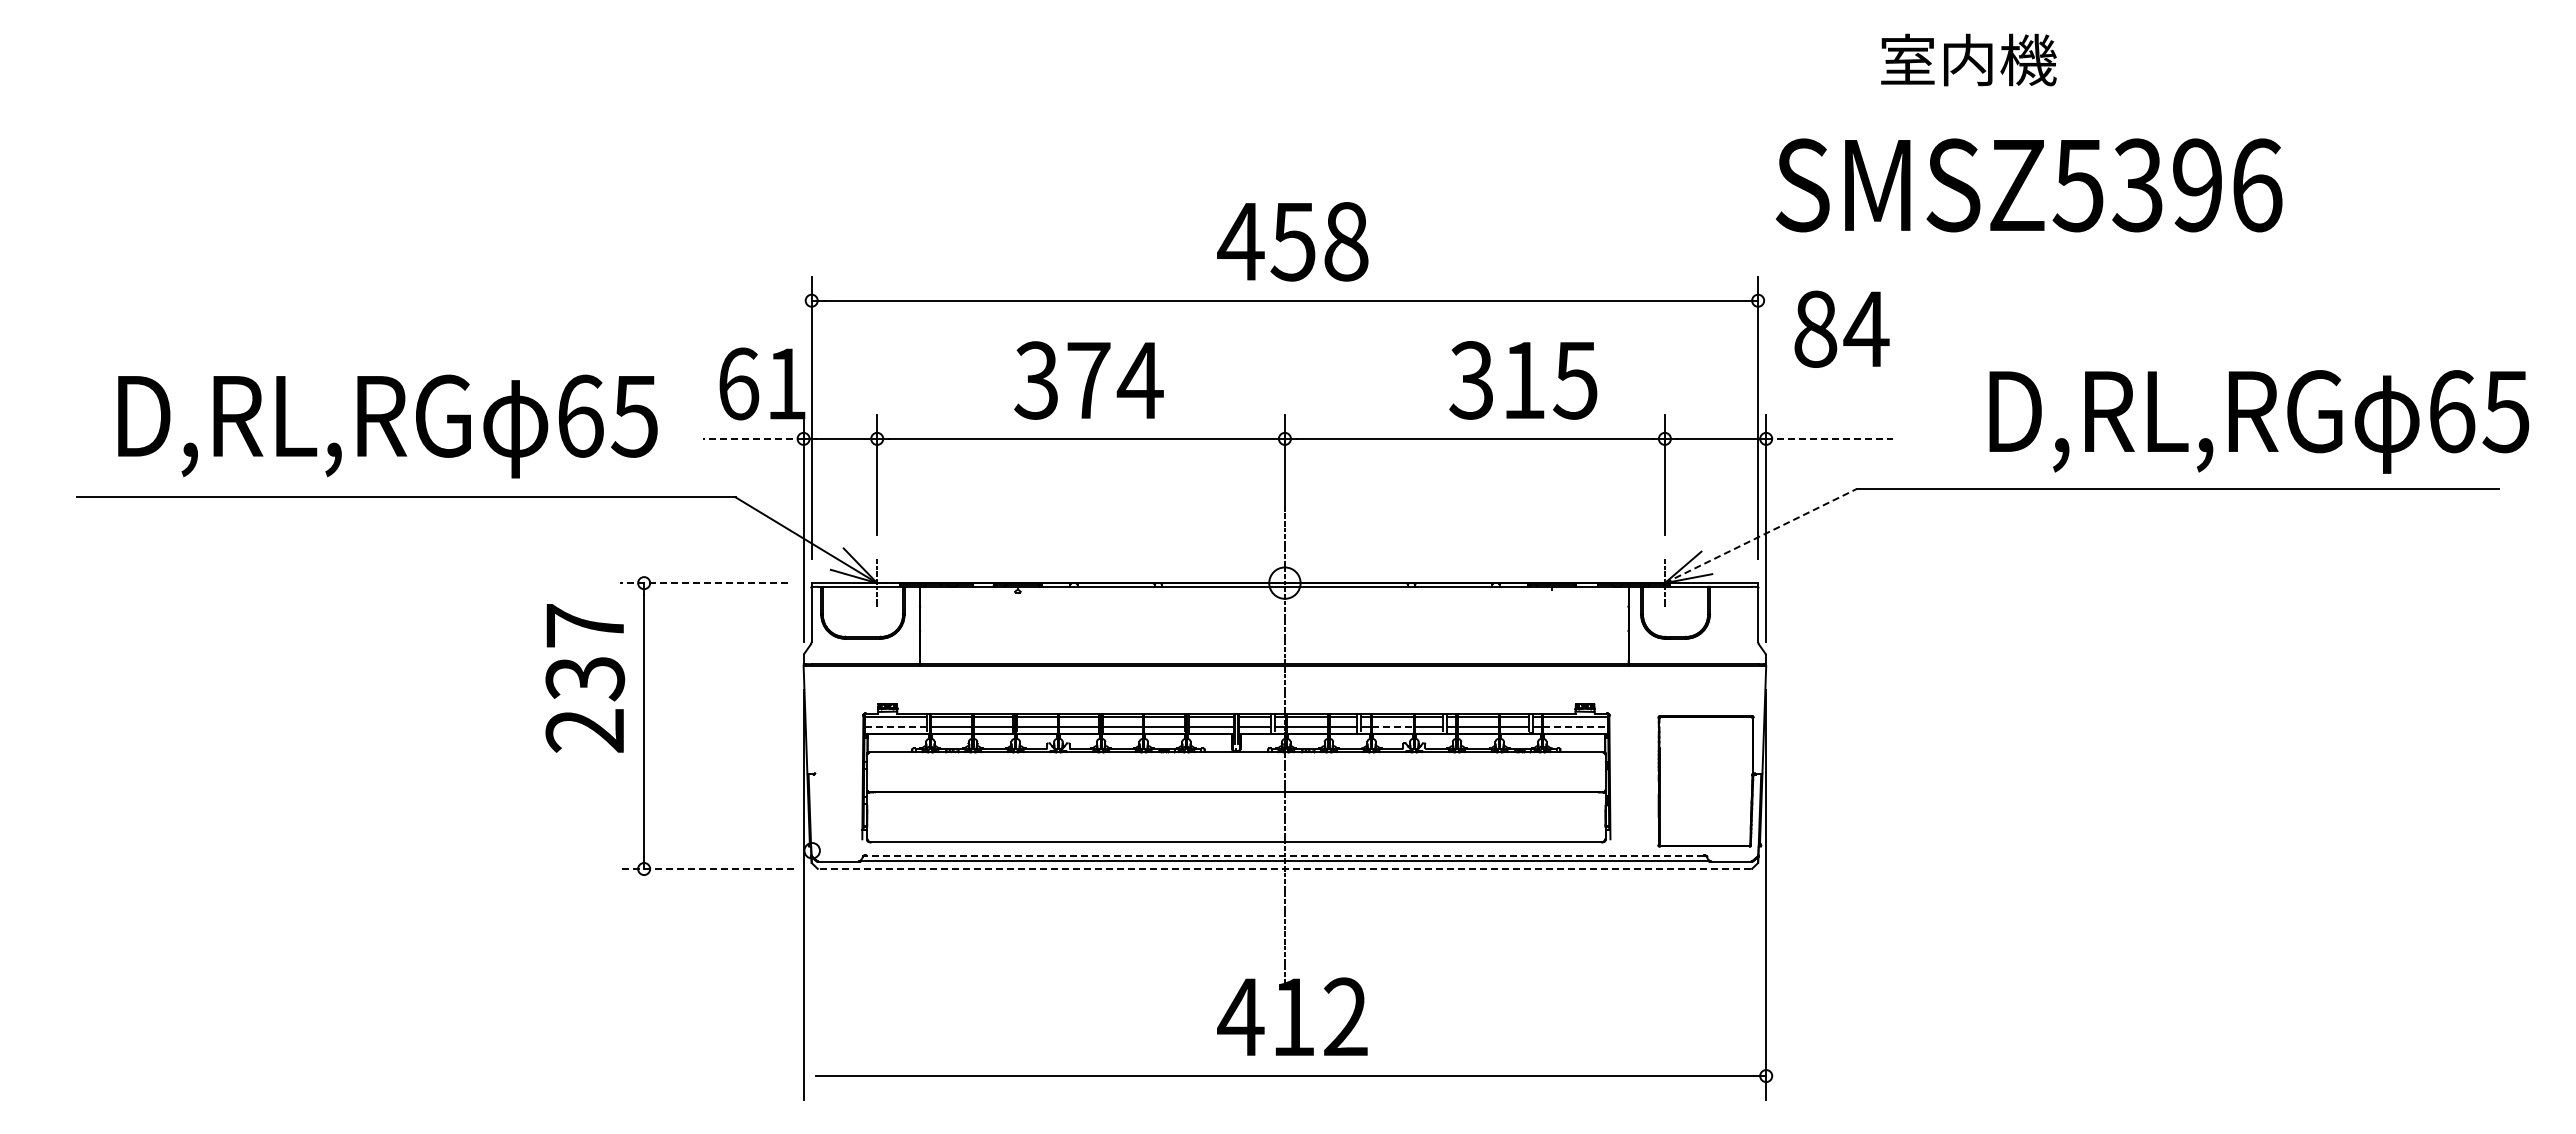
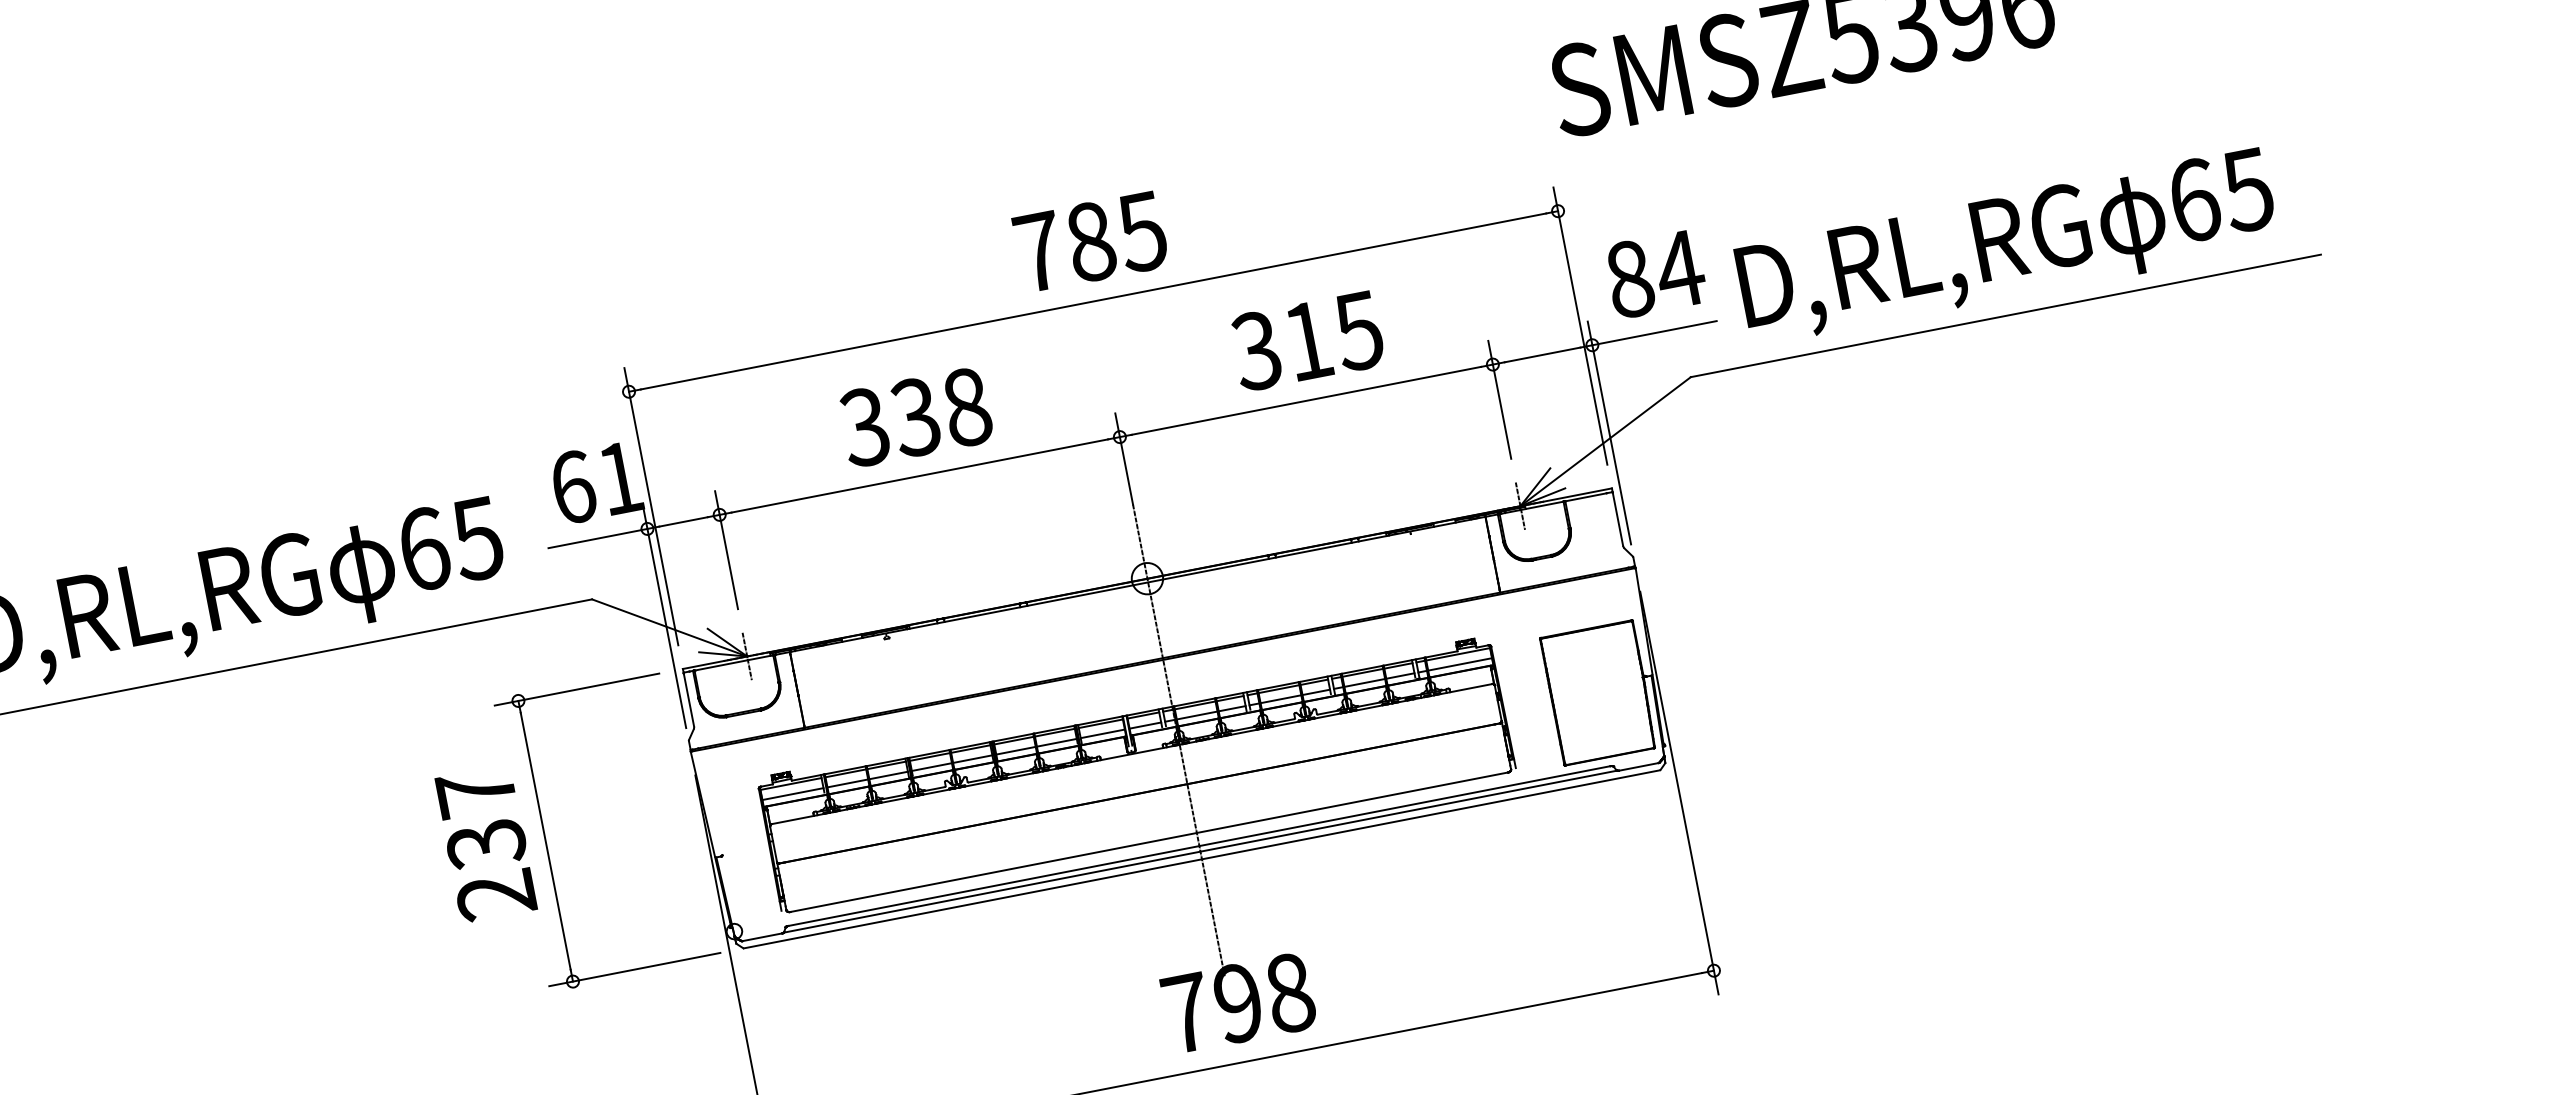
text: (1292, 241) -> (1089, 241), 458 -> 785
text: (1841, 328) -> (1655, 273), moved
text: (1114, 380) -> (941, 412), 374 -> 338
text: (1523, 380) -> (1307, 341), moved
text: (2259, 421) -> (2007, 246), moved
line: (752, 438) -> (597, 538), dashed -> solid
line: (1830, 438) -> (1655, 332), dashed -> solid
line: (1760, 536) -> (1605, 442), dashed -> solid
line: (703, 583) -> (576, 689), dashed -> solid
text: (585, 678) -> (486, 844), moved
line: (896, 726) -> (793, 793), dashed -> solid
line: (1393, 726) -> (1281, 698), dashed -> solid
line: (1575, 726) -> (1460, 663), dashed -> solid
line: (1284, 855) -> (1198, 846), dashed -> solid
line: (706, 869) -> (634, 970), dashed -> solid
line: (1284, 869) -> (1201, 859), dashed -> solid
text: (1292, 1016) -> (1237, 1002), 412 -> 798

